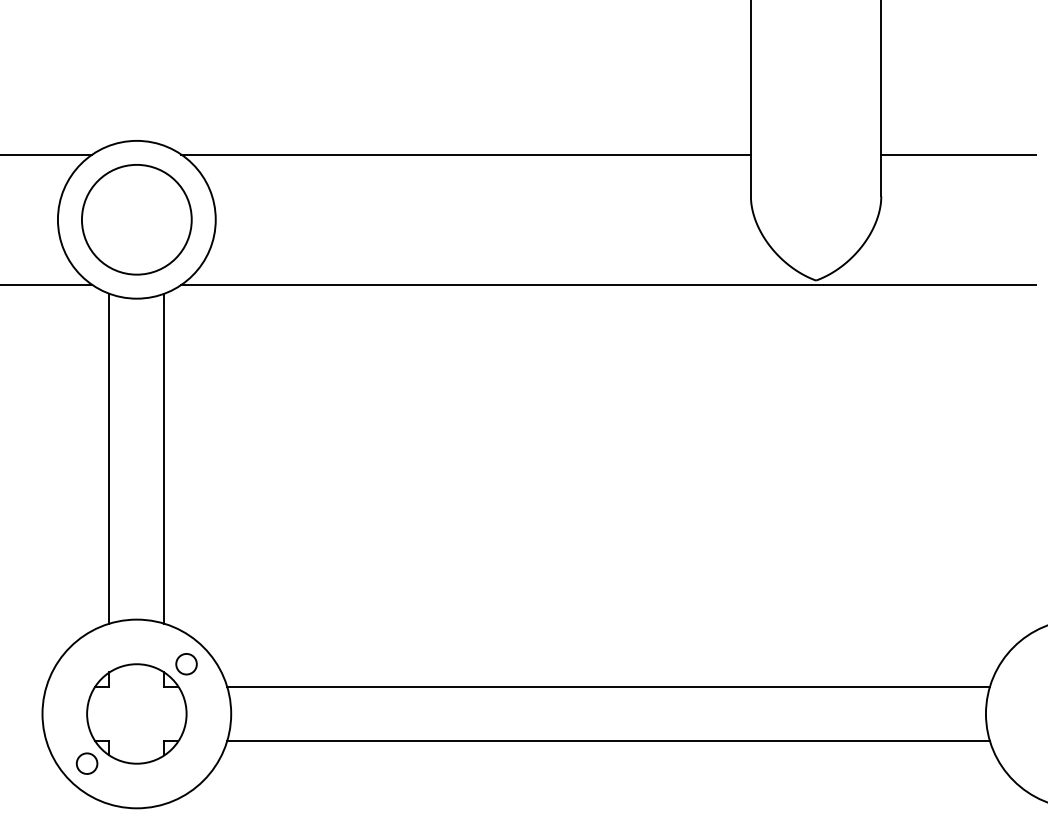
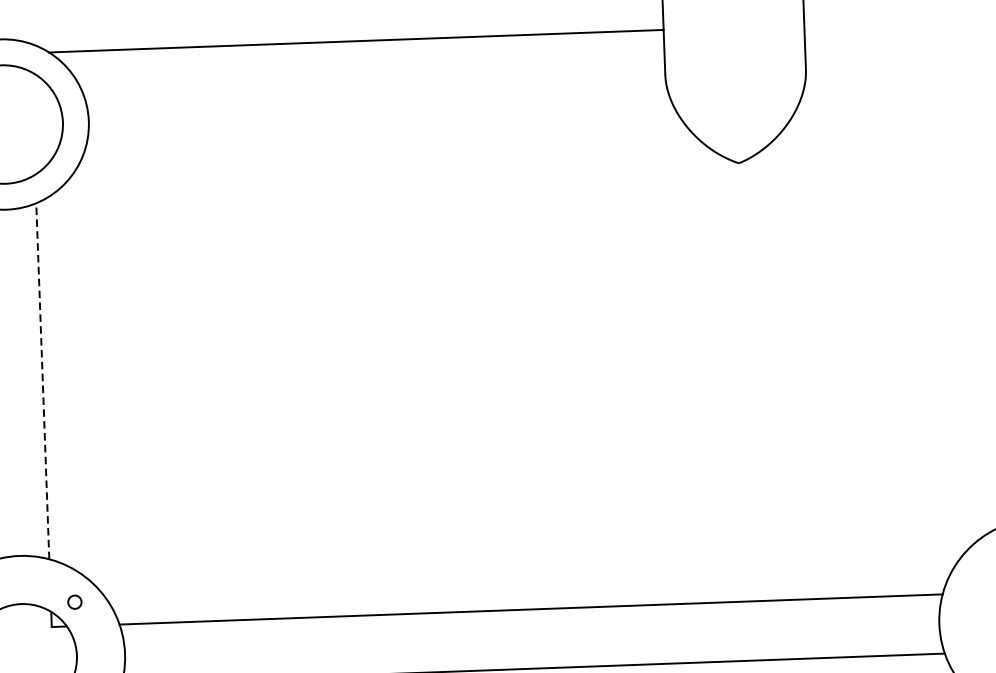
line: (958, 154) -> (887, 21), removed
line: (608, 284) -> (515, 175), removed
line: (164, 458) -> (42, 381), solid -> dashed
circle: (186, 664) -> (74, 602), size x0.6

